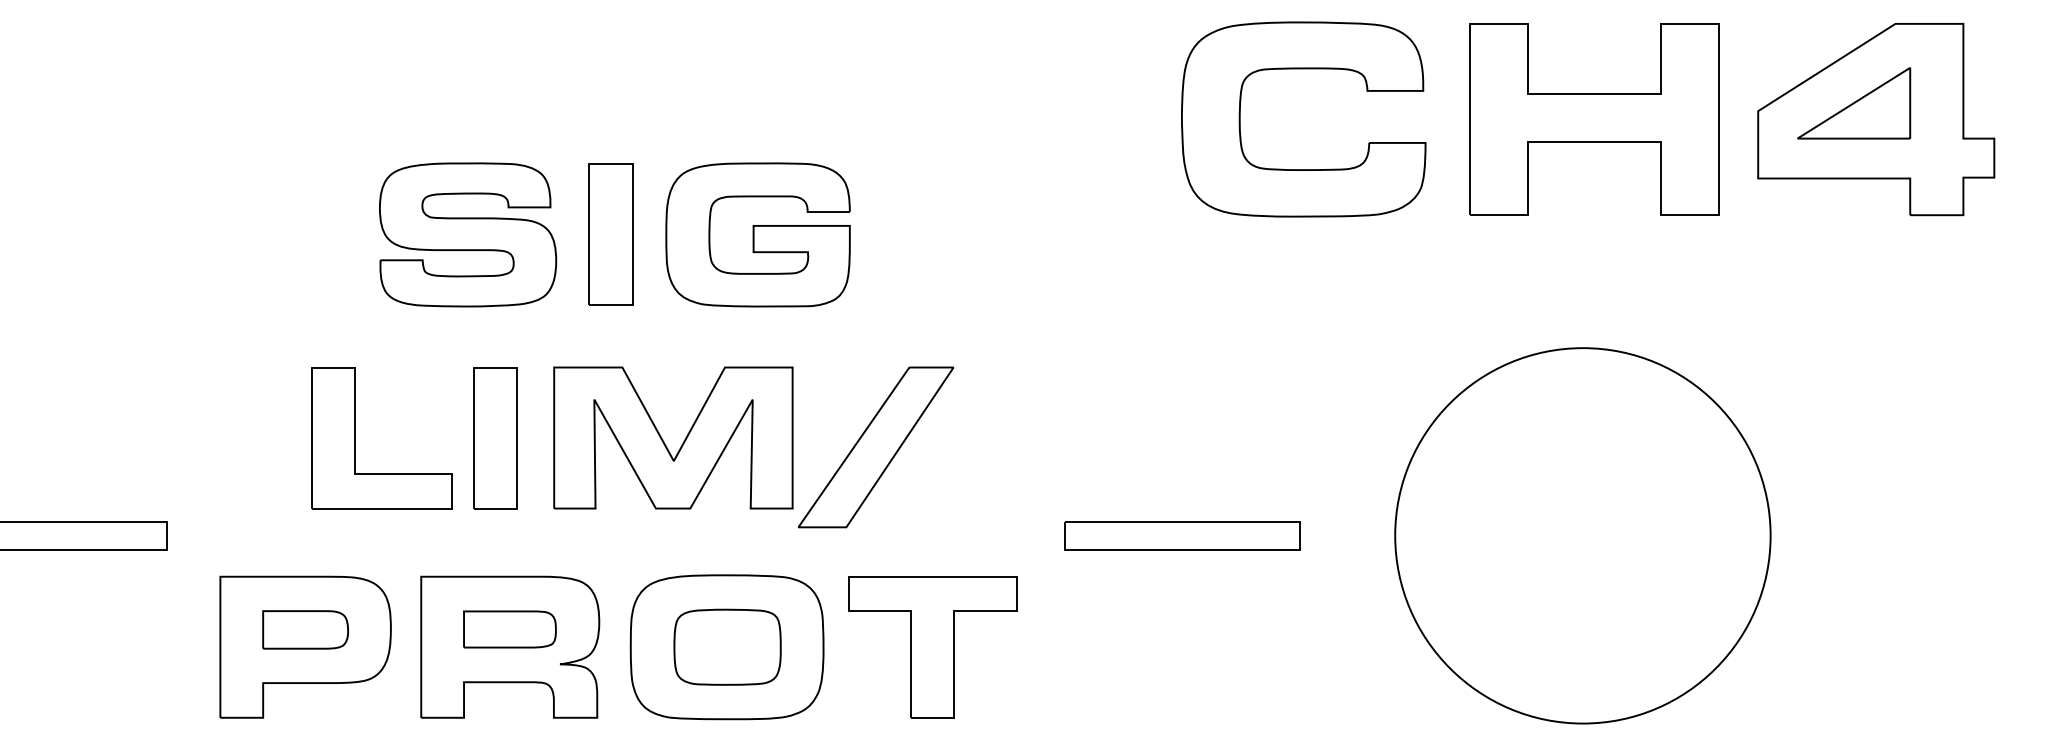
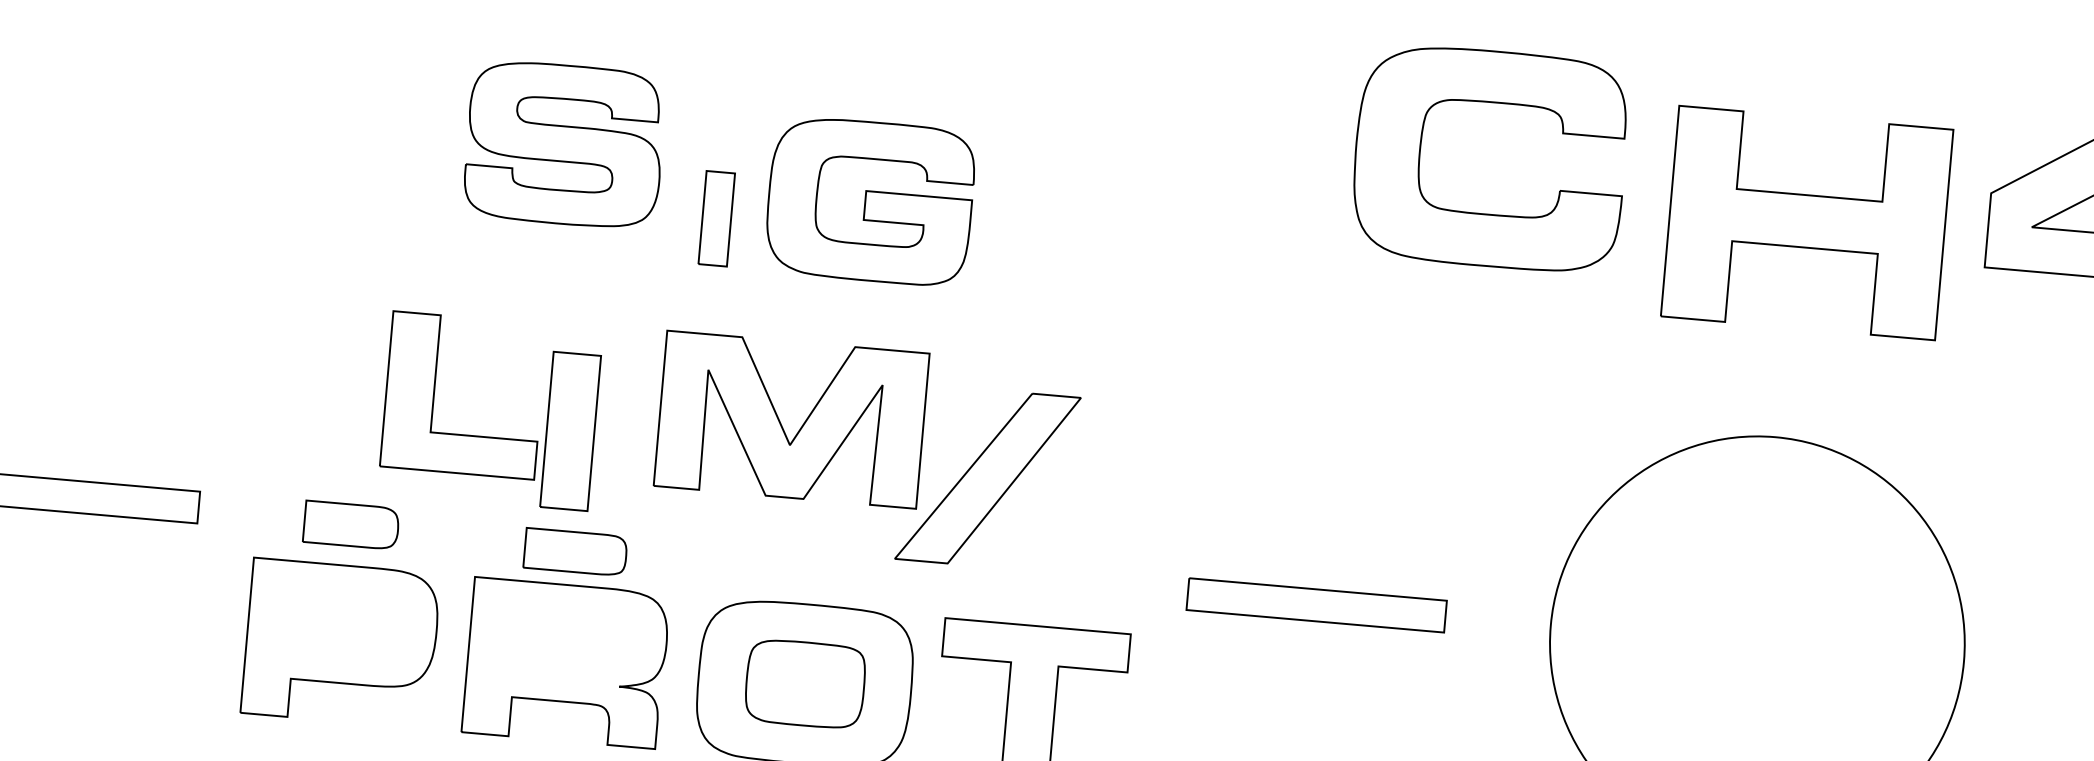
part: (1594, 119) -> (1807, 223), moved
part: (468, 234) -> (565, 144), moved
part: (610, 234) -> (716, 218), size x0.6
part: (757, 234) -> (869, 200), moved
part: (355, 438) -> (434, 393), moved
part: (664, 441) -> (781, 422), moved
part: (305, 629) -> (351, 524), moved
part: (509, 629) -> (575, 552), moved

